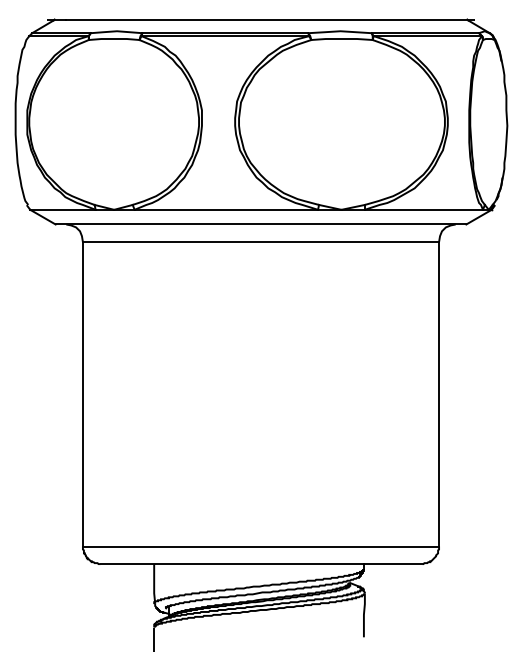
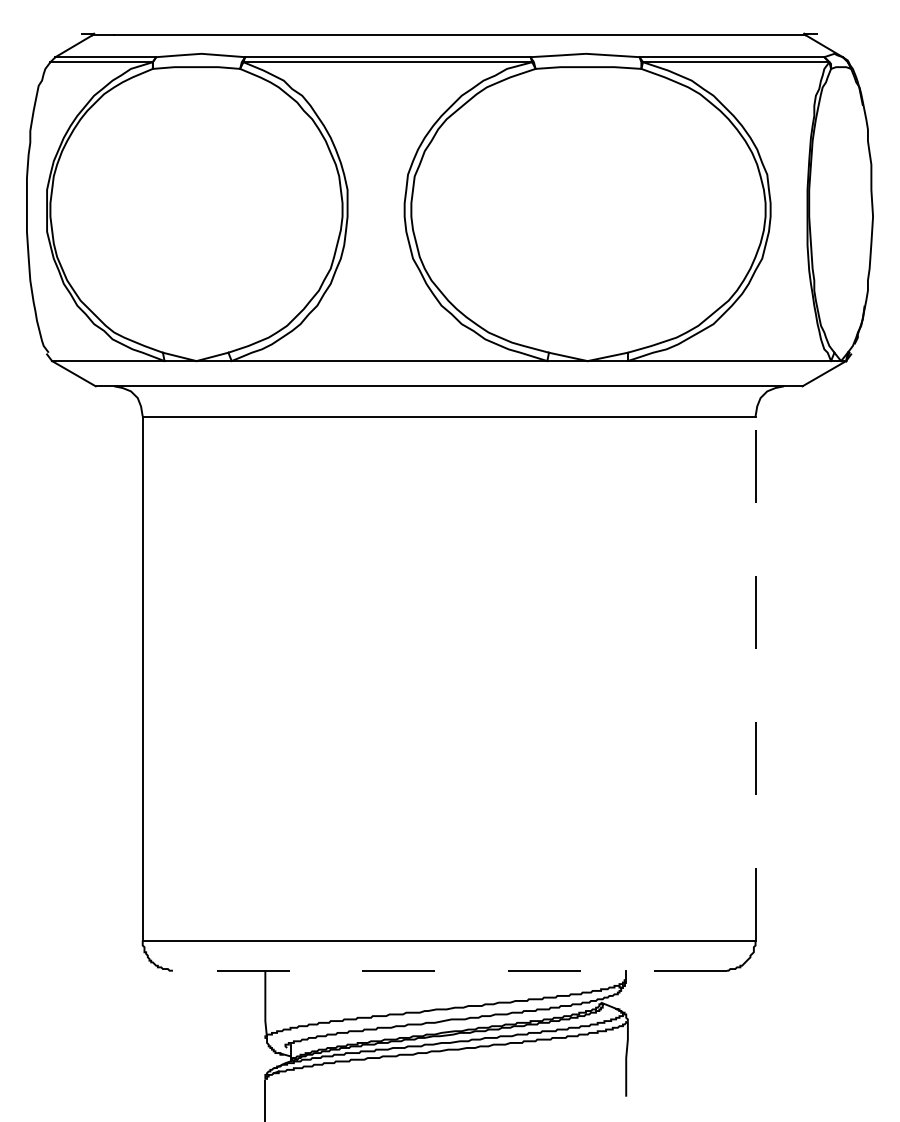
line: (439, 393) -> (756, 677), solid -> dashed
line: (261, 564) -> (450, 971), solid -> dashed

